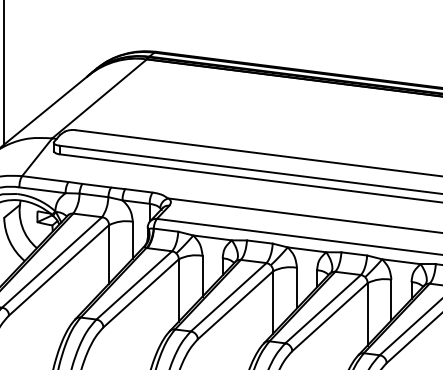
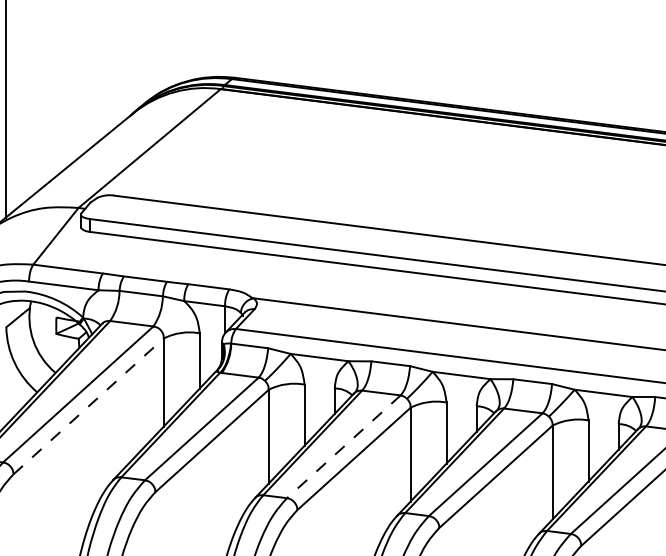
line: (59, 270) -> (89, 406), solid -> dashed
line: (228, 297) -> (343, 447), solid -> dashed

